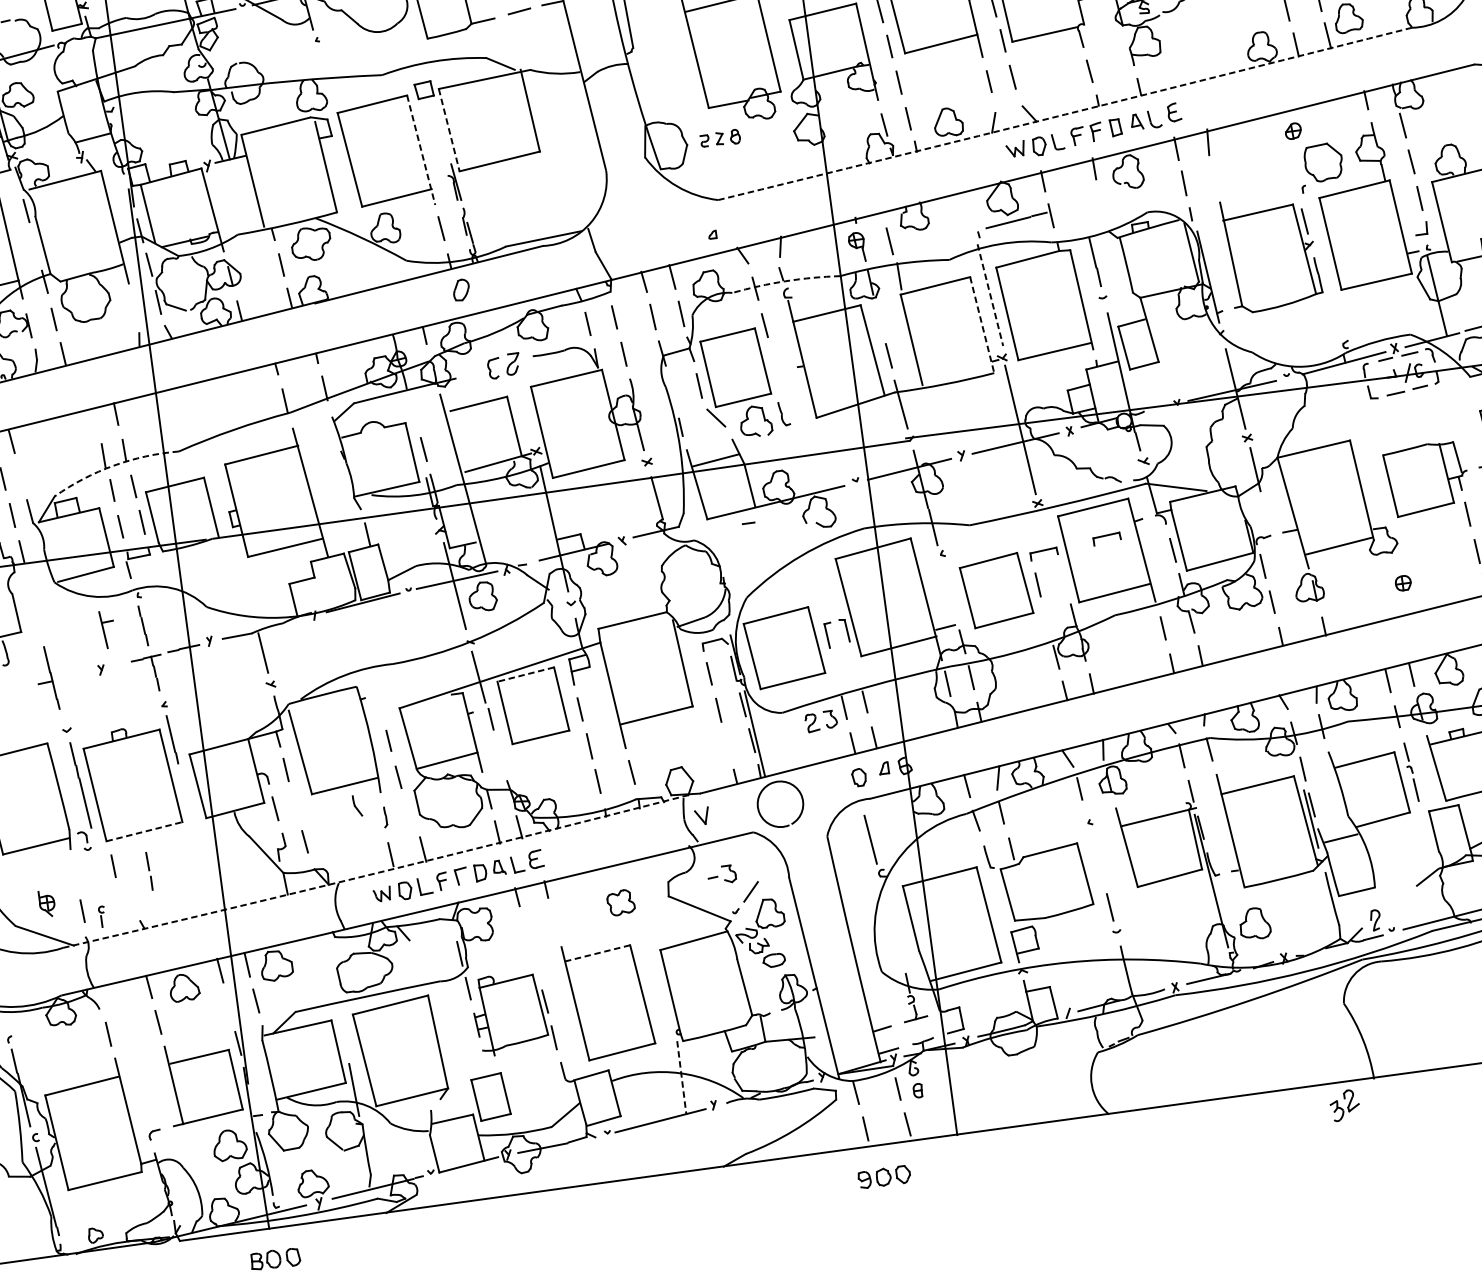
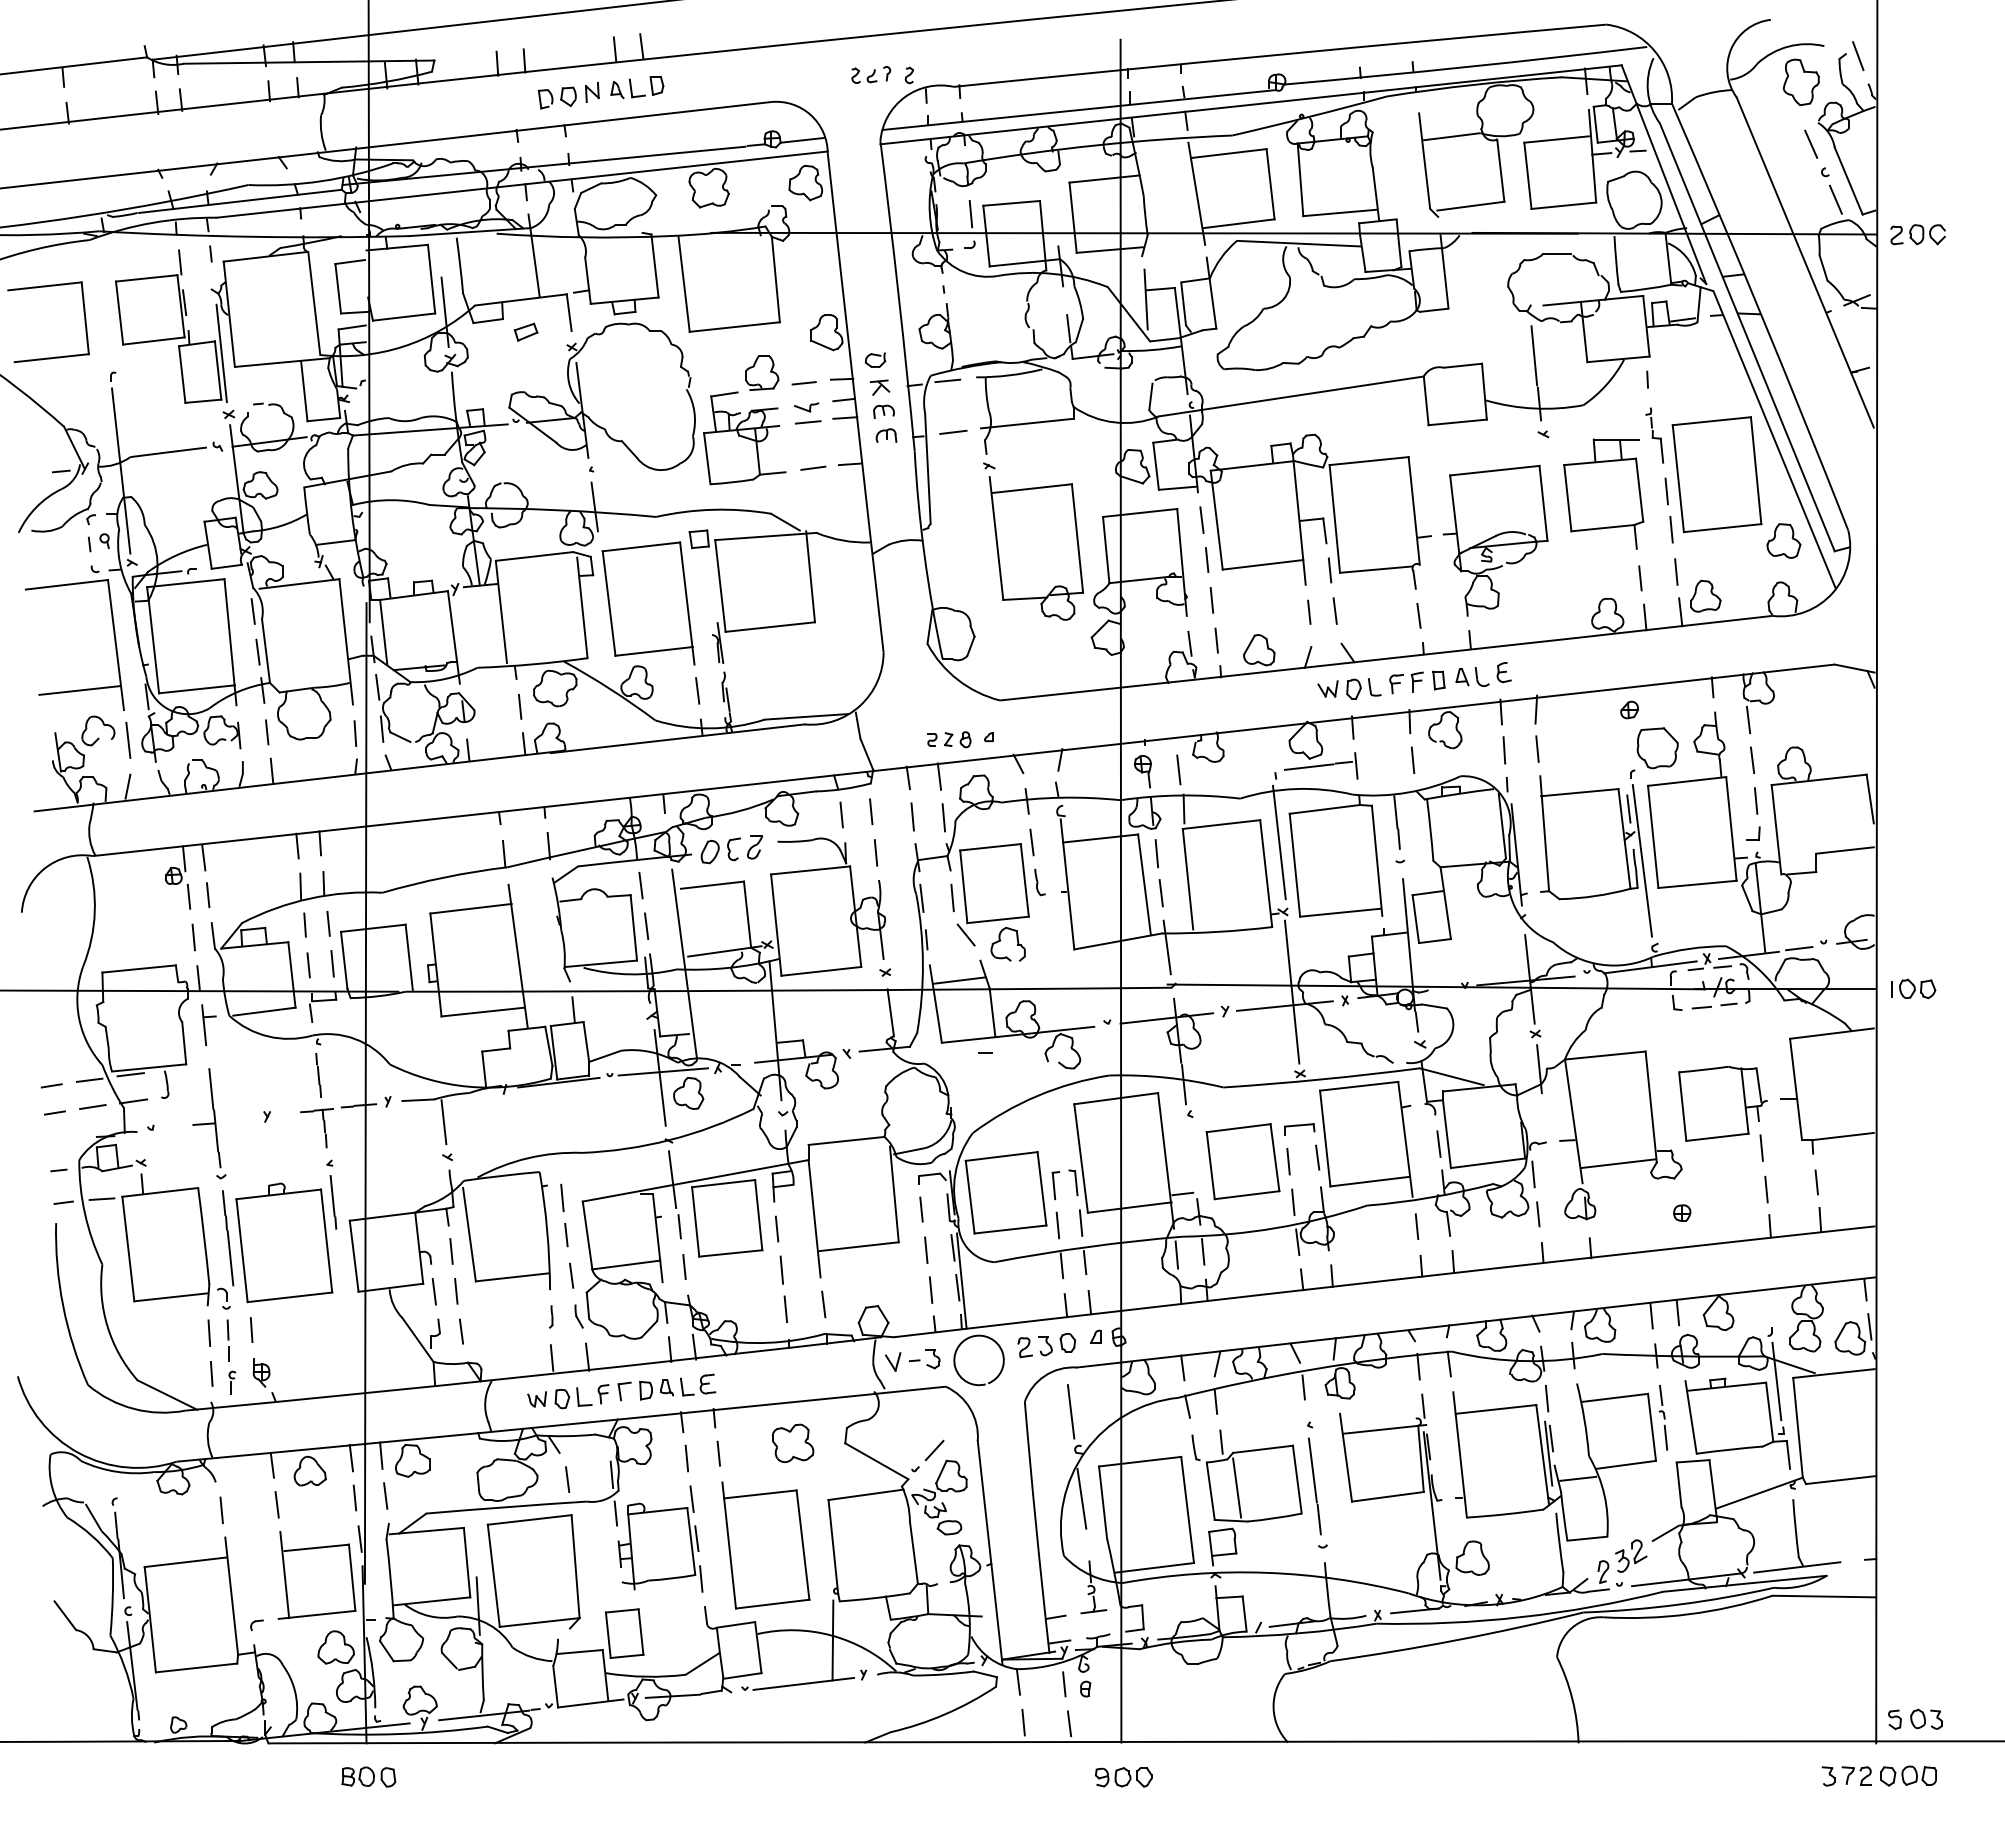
line: (324, 73) -> (594, 506), added
arc: (1065, 114) -> (1386, 658), dashed -> solid
line: (449, 130) -> (720, 586), dashed -> solid
part: (720, 138) -> (949, 739), moved
line: (421, 151) -> (687, 604), dashed -> solid
line: (1214, 177) -> (1537, 748), added
line: (1101, 203) -> (1412, 760), added
line: (35, 246) -> (257, 651), added
line: (1323, 266) -> (1642, 860), added
arc: (786, 280) -> (1061, 797), dashed -> solid
part: (460, 289) -> (709, 851), moved
line: (990, 296) -> (1279, 843), dashed -> solid
line: (134, 309) -> (355, 733), added
line: (879, 320) -> (1156, 853), added
line: (982, 324) -> (1266, 873), dashed -> solid
line: (670, 389) -> (921, 897), added
line: (413, 413) -> (640, 885), added
part: (783, 414) -> (1039, 882), moved
line: (95, 418) -> (297, 845), added
arc: (114, 465) -> (310, 898), dashed -> solid
line: (19, 475) -> (207, 895), added
part: (1107, 539) -> (1369, 1122), removed
line: (1063, 577) -> (1317, 1157), added
line: (1047, 621) -> (1293, 1202), added
part: (107, 629) -> (208, 1025), moved
line: (855, 666) -> (1080, 1222), added
line: (835, 671) -> (1057, 1225), added
line: (525, 674) -> (723, 1183), dashed -> solid
part: (46, 678) -> (206, 1118), size x1.43
line: (380, 707) -> (562, 1197), added
part: (820, 721) -> (1034, 1347), moved
line: (727, 745) -> (930, 1289), added
line: (500, 754) -> (684, 1266), added
line: (295, 804) -> (456, 1290), added
part: (356, 805) -> (578, 1316), moved
line: (144, 831) -> (289, 1297), dashed -> solid
line: (1097, 863) -> (1312, 1470), added
part: (148, 871) -> (227, 1340), moved
arc: (376, 872) -> (533, 1375), dashed -> solid
line: (75, 873) -> (209, 1332), added
part: (721, 875) -> (924, 1359), moved
line: (1031, 888) -> (1237, 1487), added
part: (620, 902) -> (792, 1442), size x1.43
part: (47, 903) -> (261, 1372), moved
line: (890, 917) -> (1081, 1498), added
line: (554, 921) -> (718, 1453), added
line: (525, 929) -> (686, 1458), added
line: (597, 953) -> (760, 1494), dashed -> solid
line: (419, 963) -> (567, 1479), added
line: (535, 965) -> (691, 1498), added
line: (227, 1006) -> (354, 1497), added
line: (681, 1077) -> (832, 1640), dashed -> solid
part: (1345, 1104) -> (1631, 1555), moved
part: (884, 1177) -> (1123, 1777), moved

